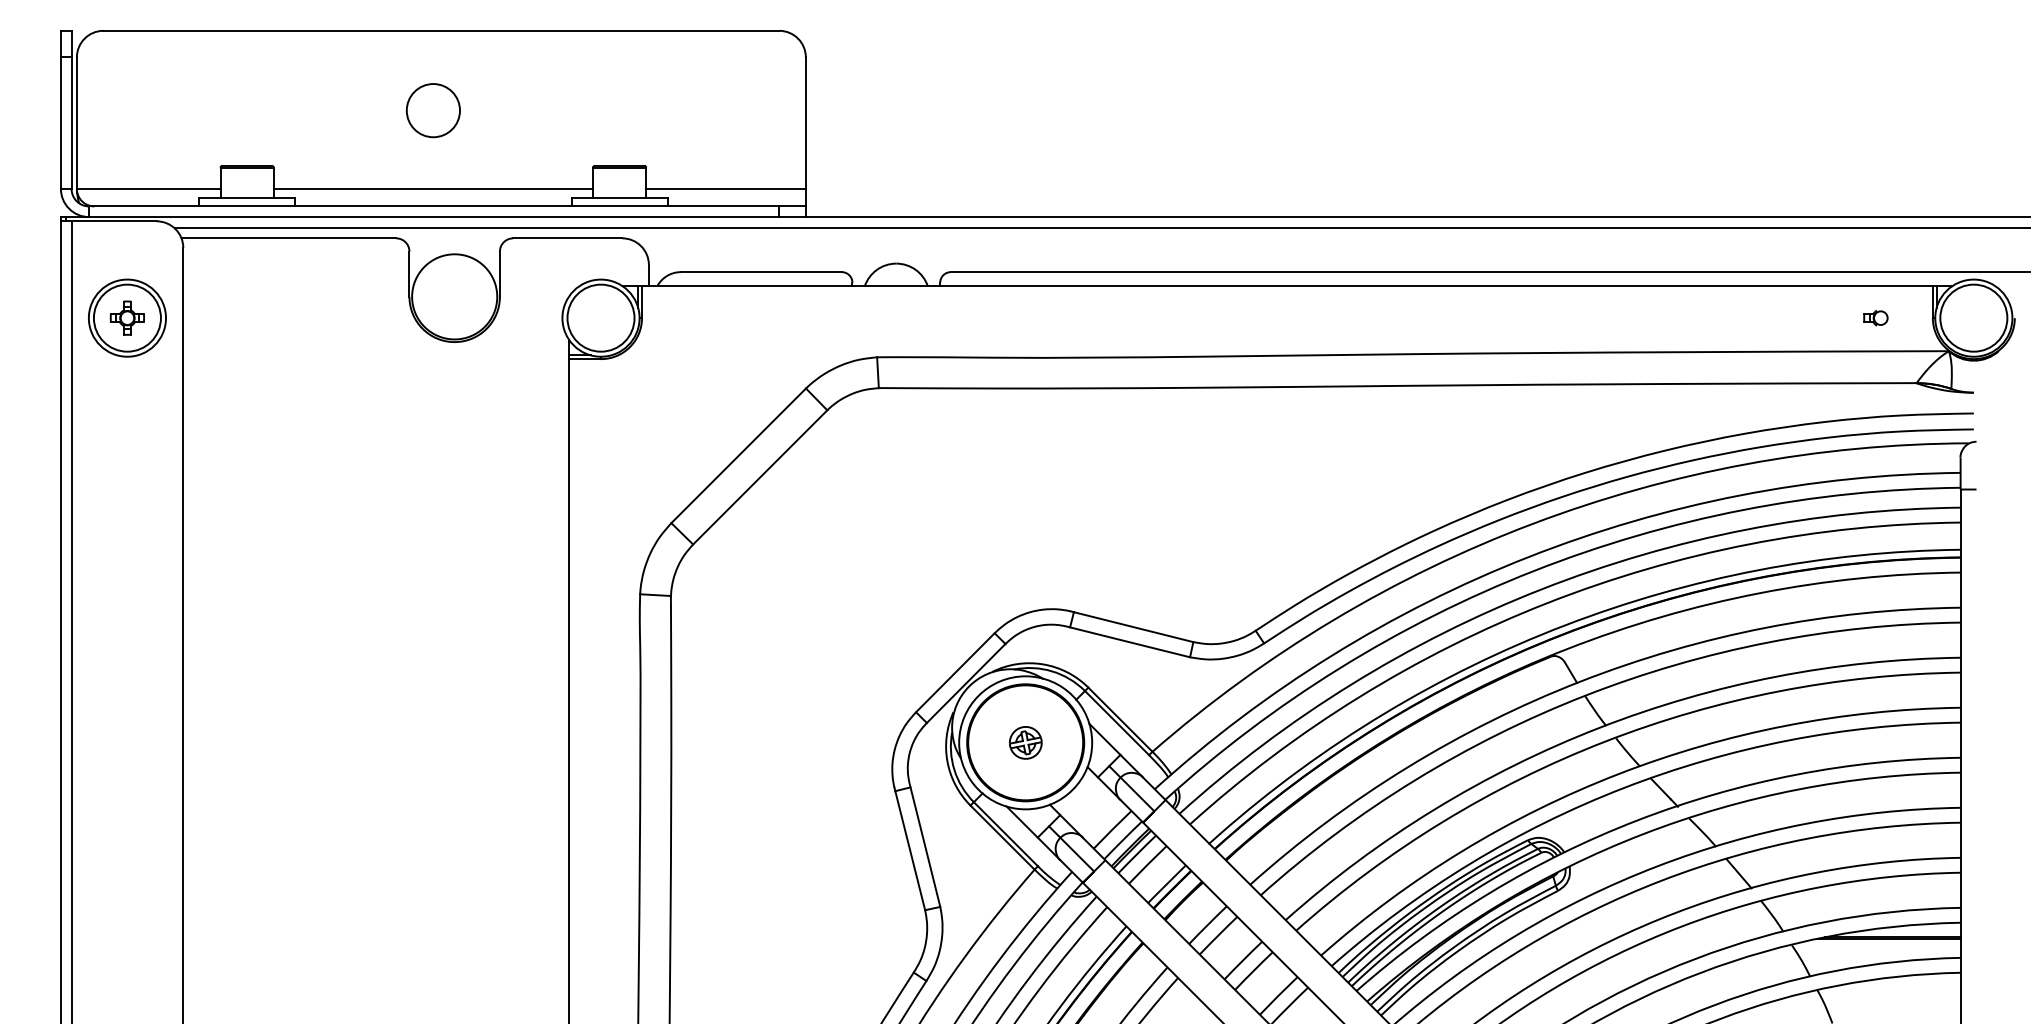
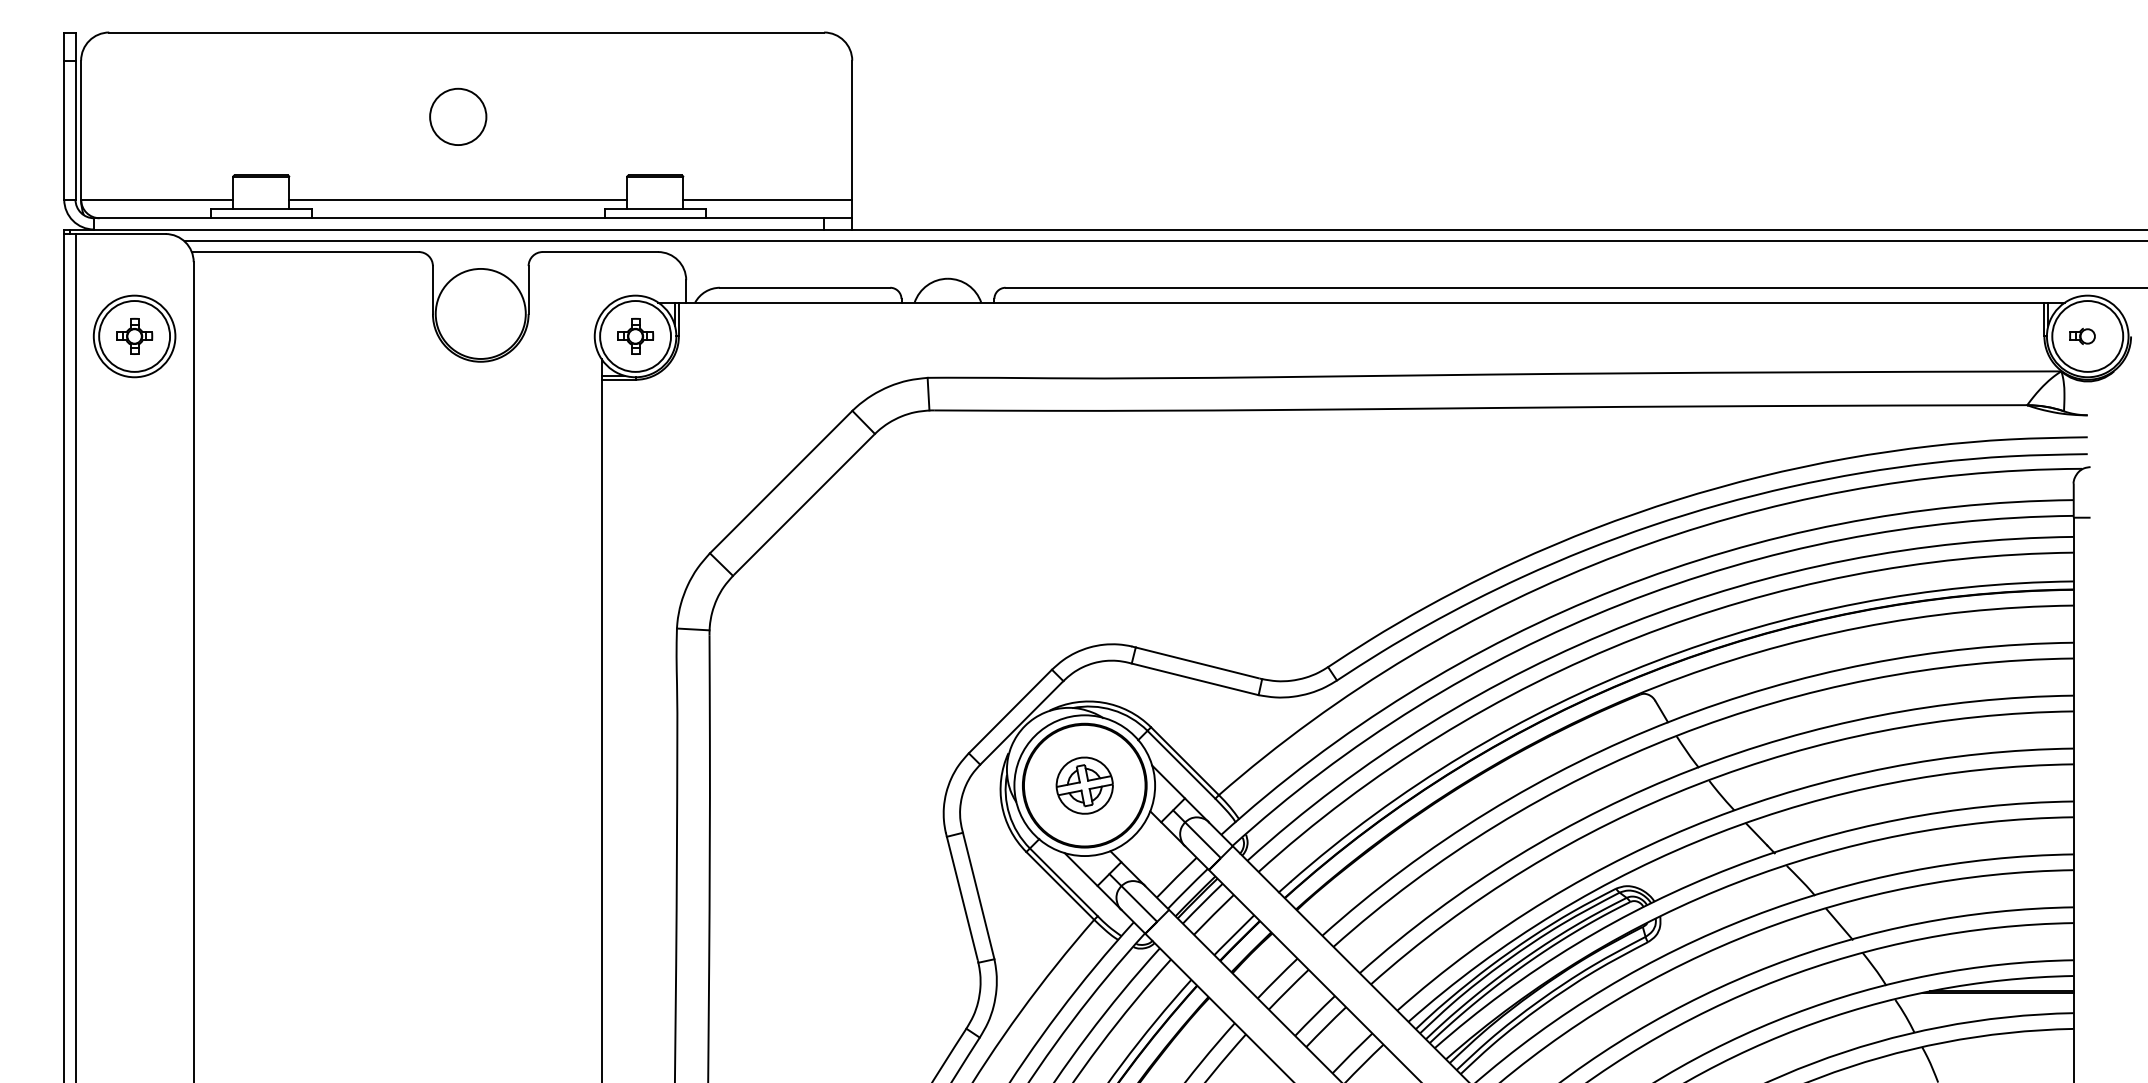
part: (600, 317) -> (635, 335), added
part: (1875, 318) -> (2082, 336), moved
part: (1025, 742) -> (1084, 785), size x1.67

